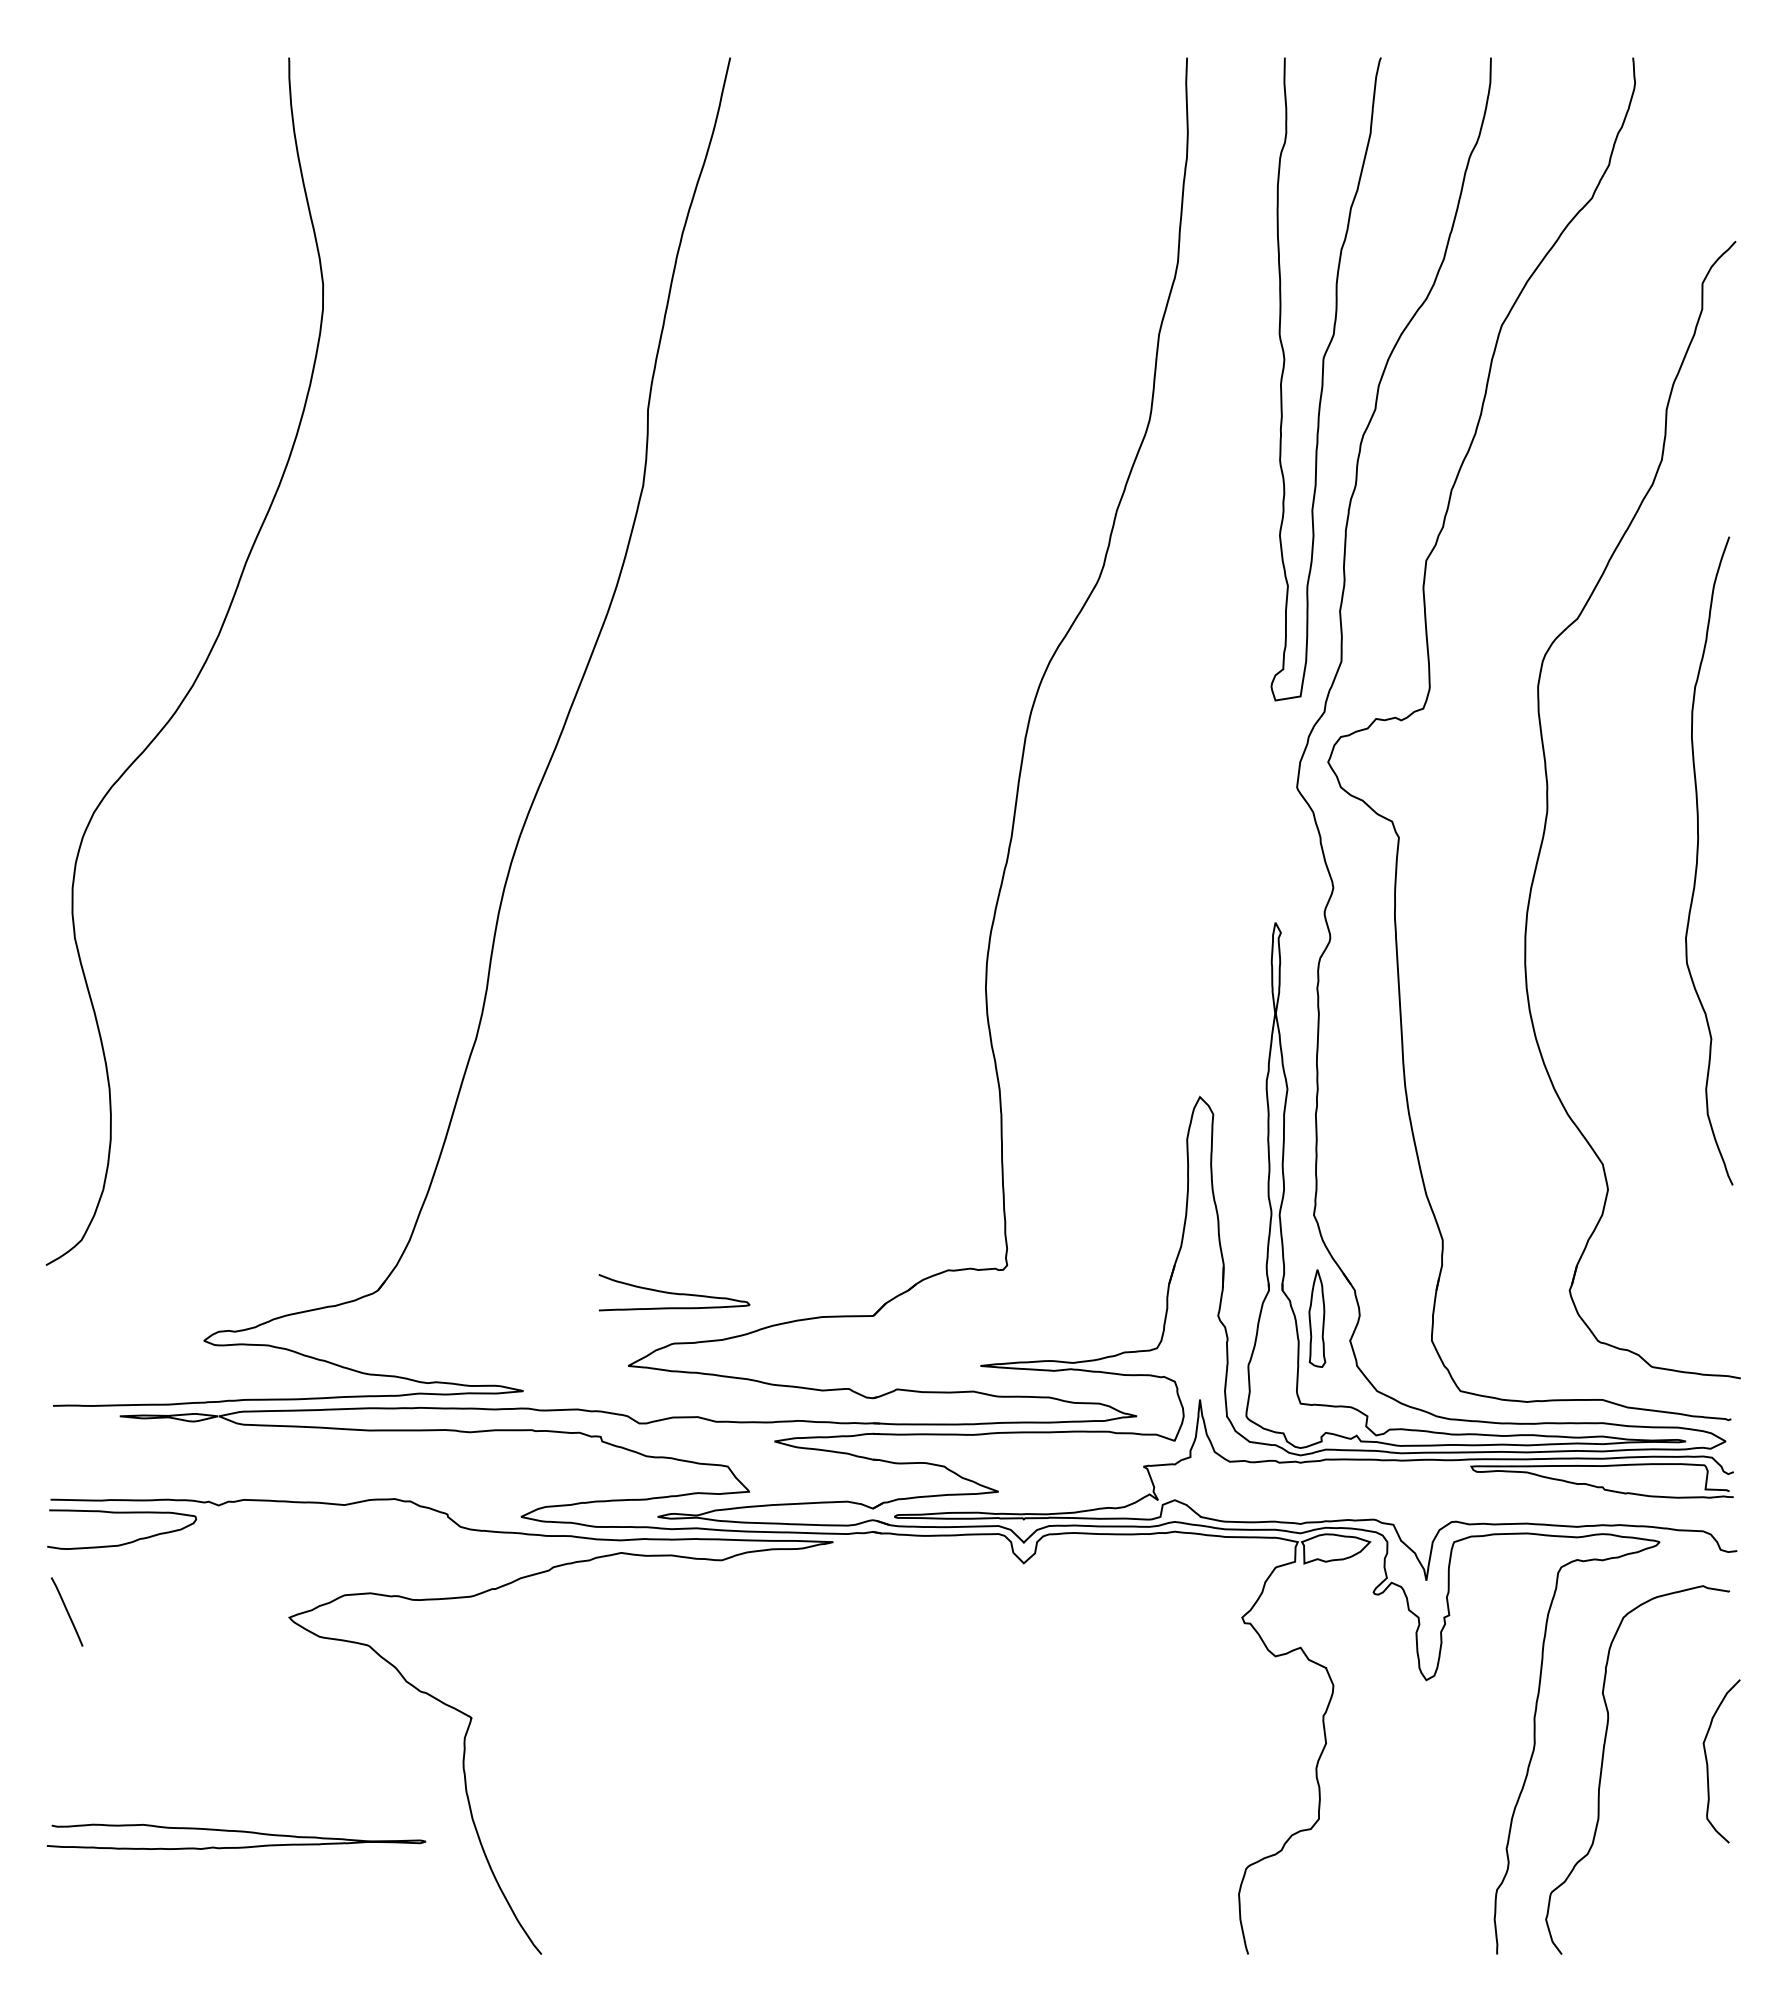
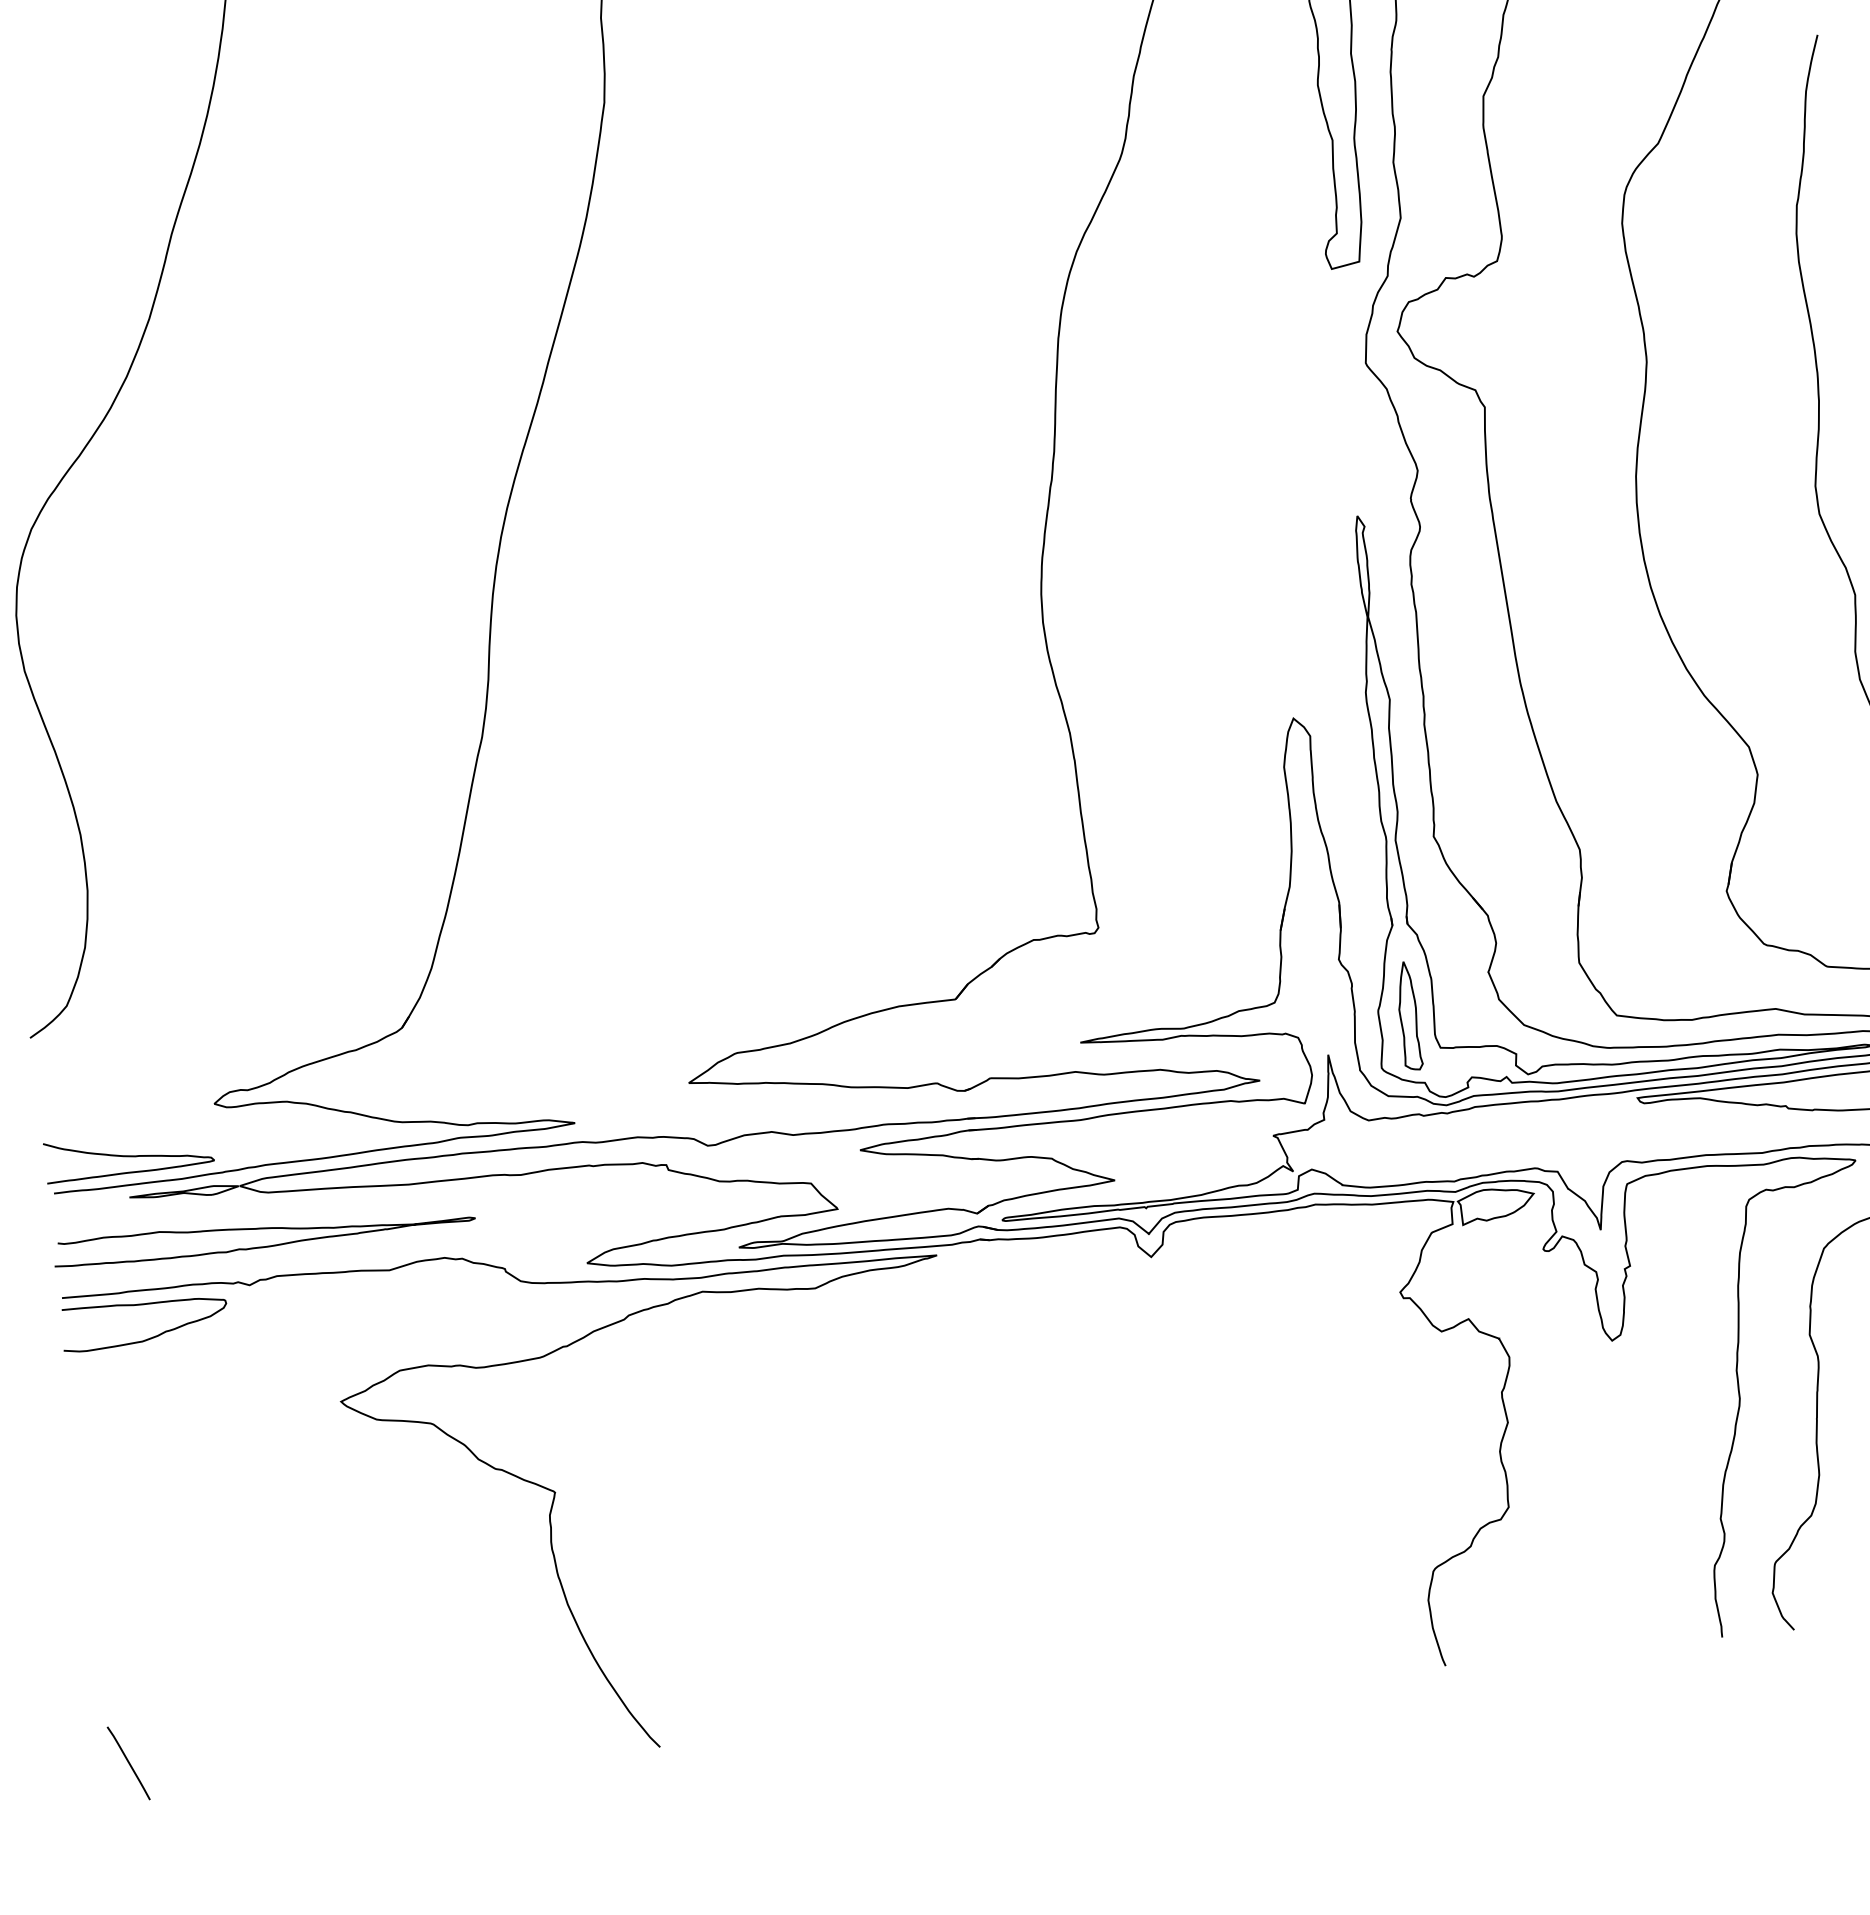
curve: (674, 1292) -> (129, 1155), moved
part: (1317, 1318) -> (1409, 1016), moved
line: (66, 1611) -> (127, 1762), moved
curve: (236, 1832) -> (263, 1229), moved

